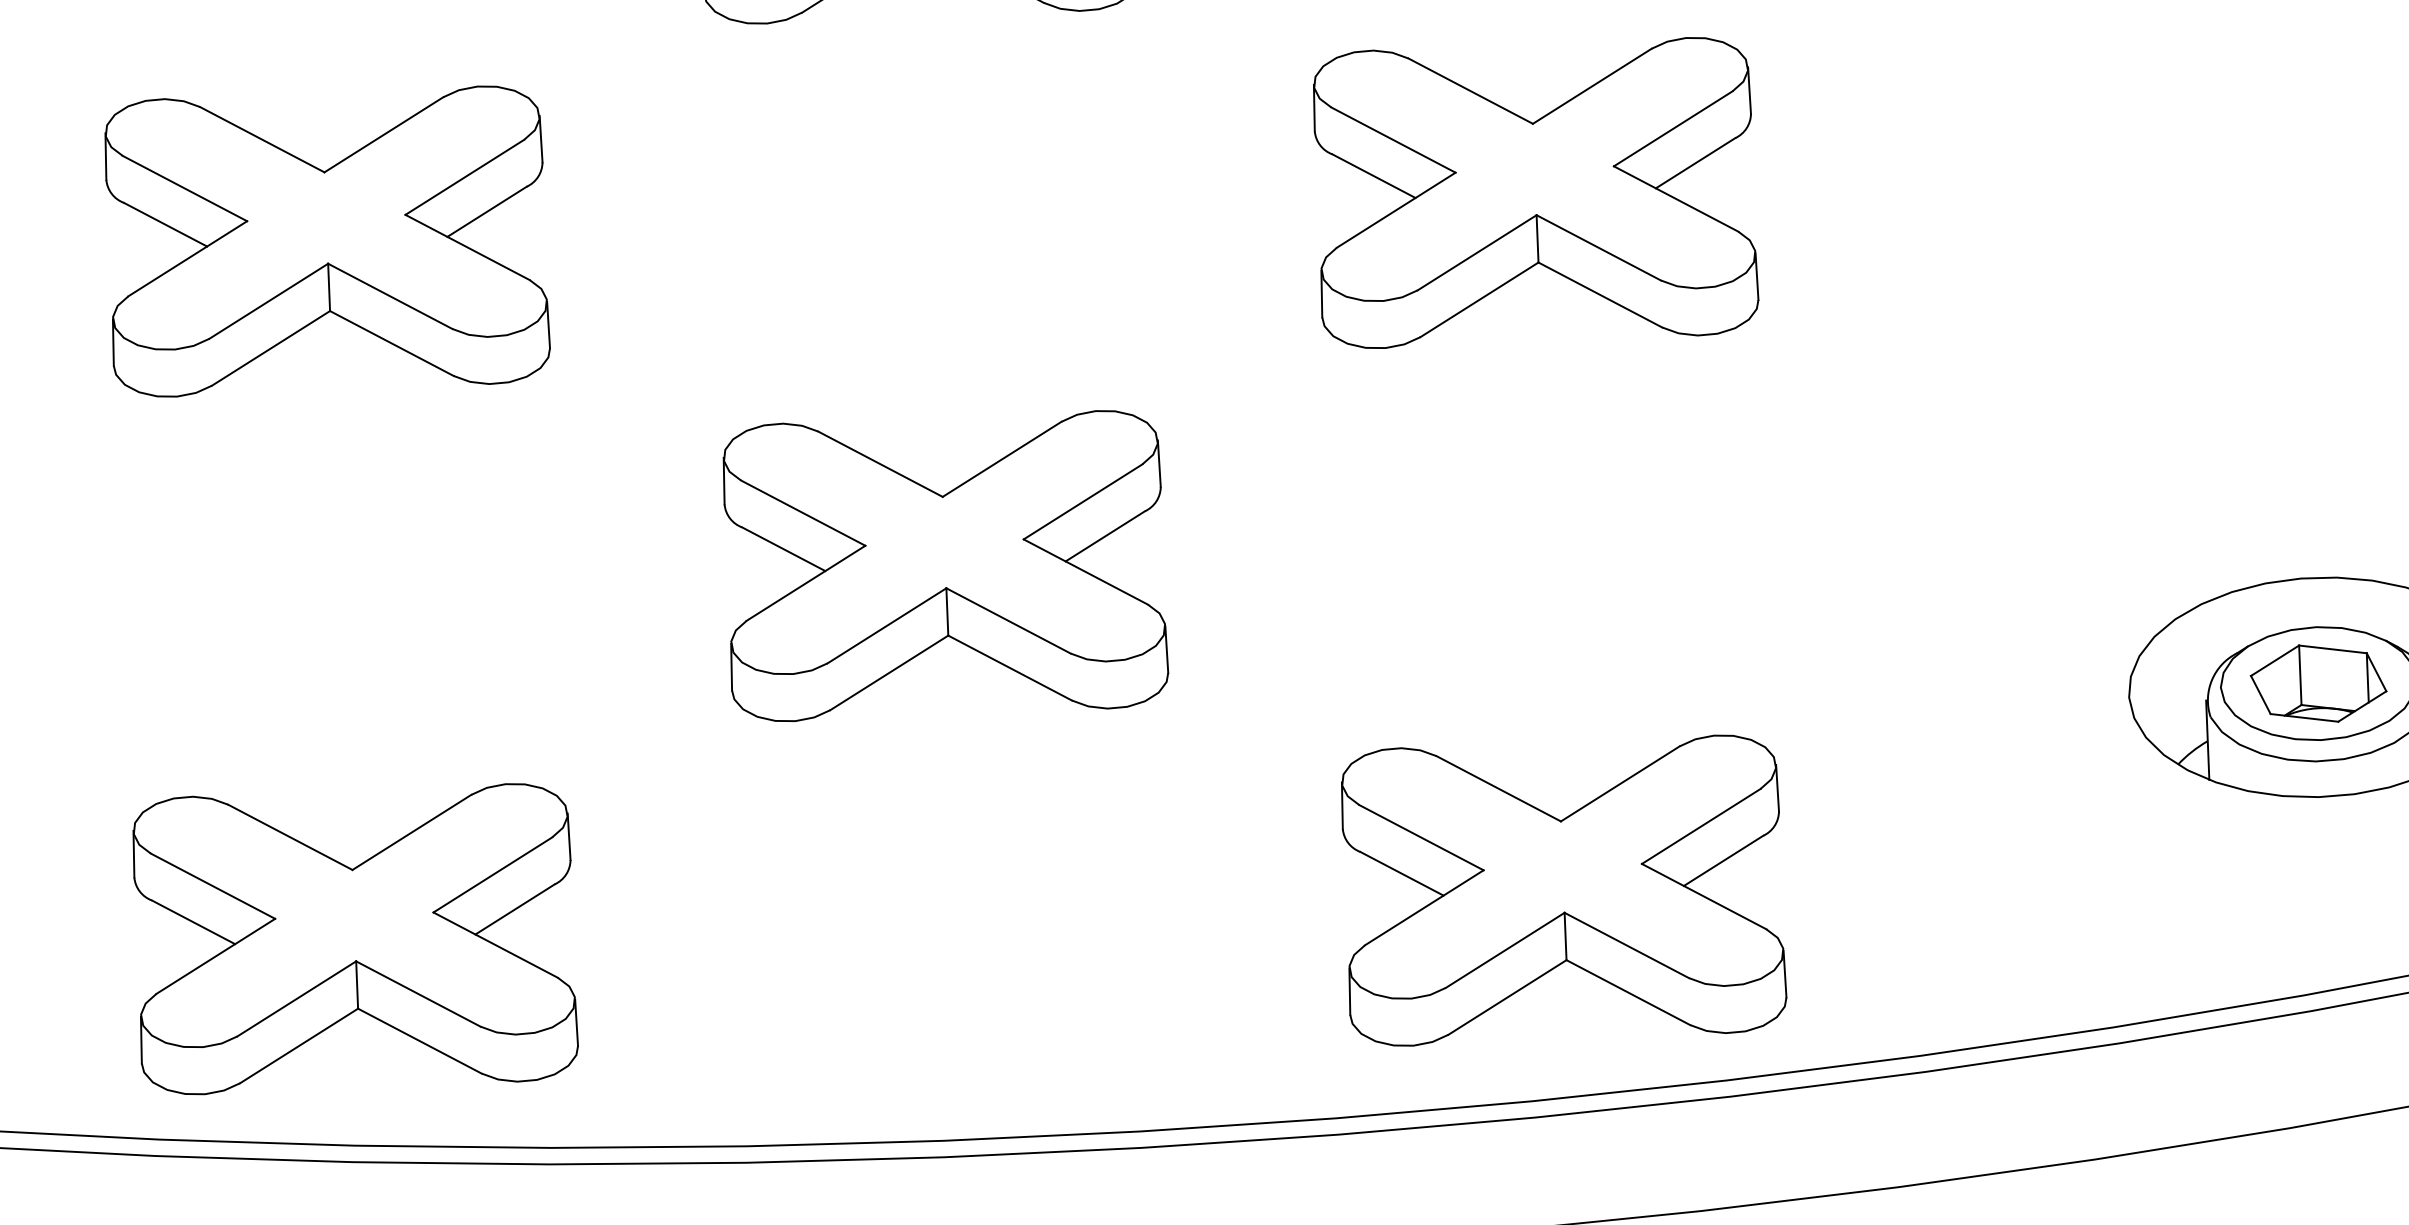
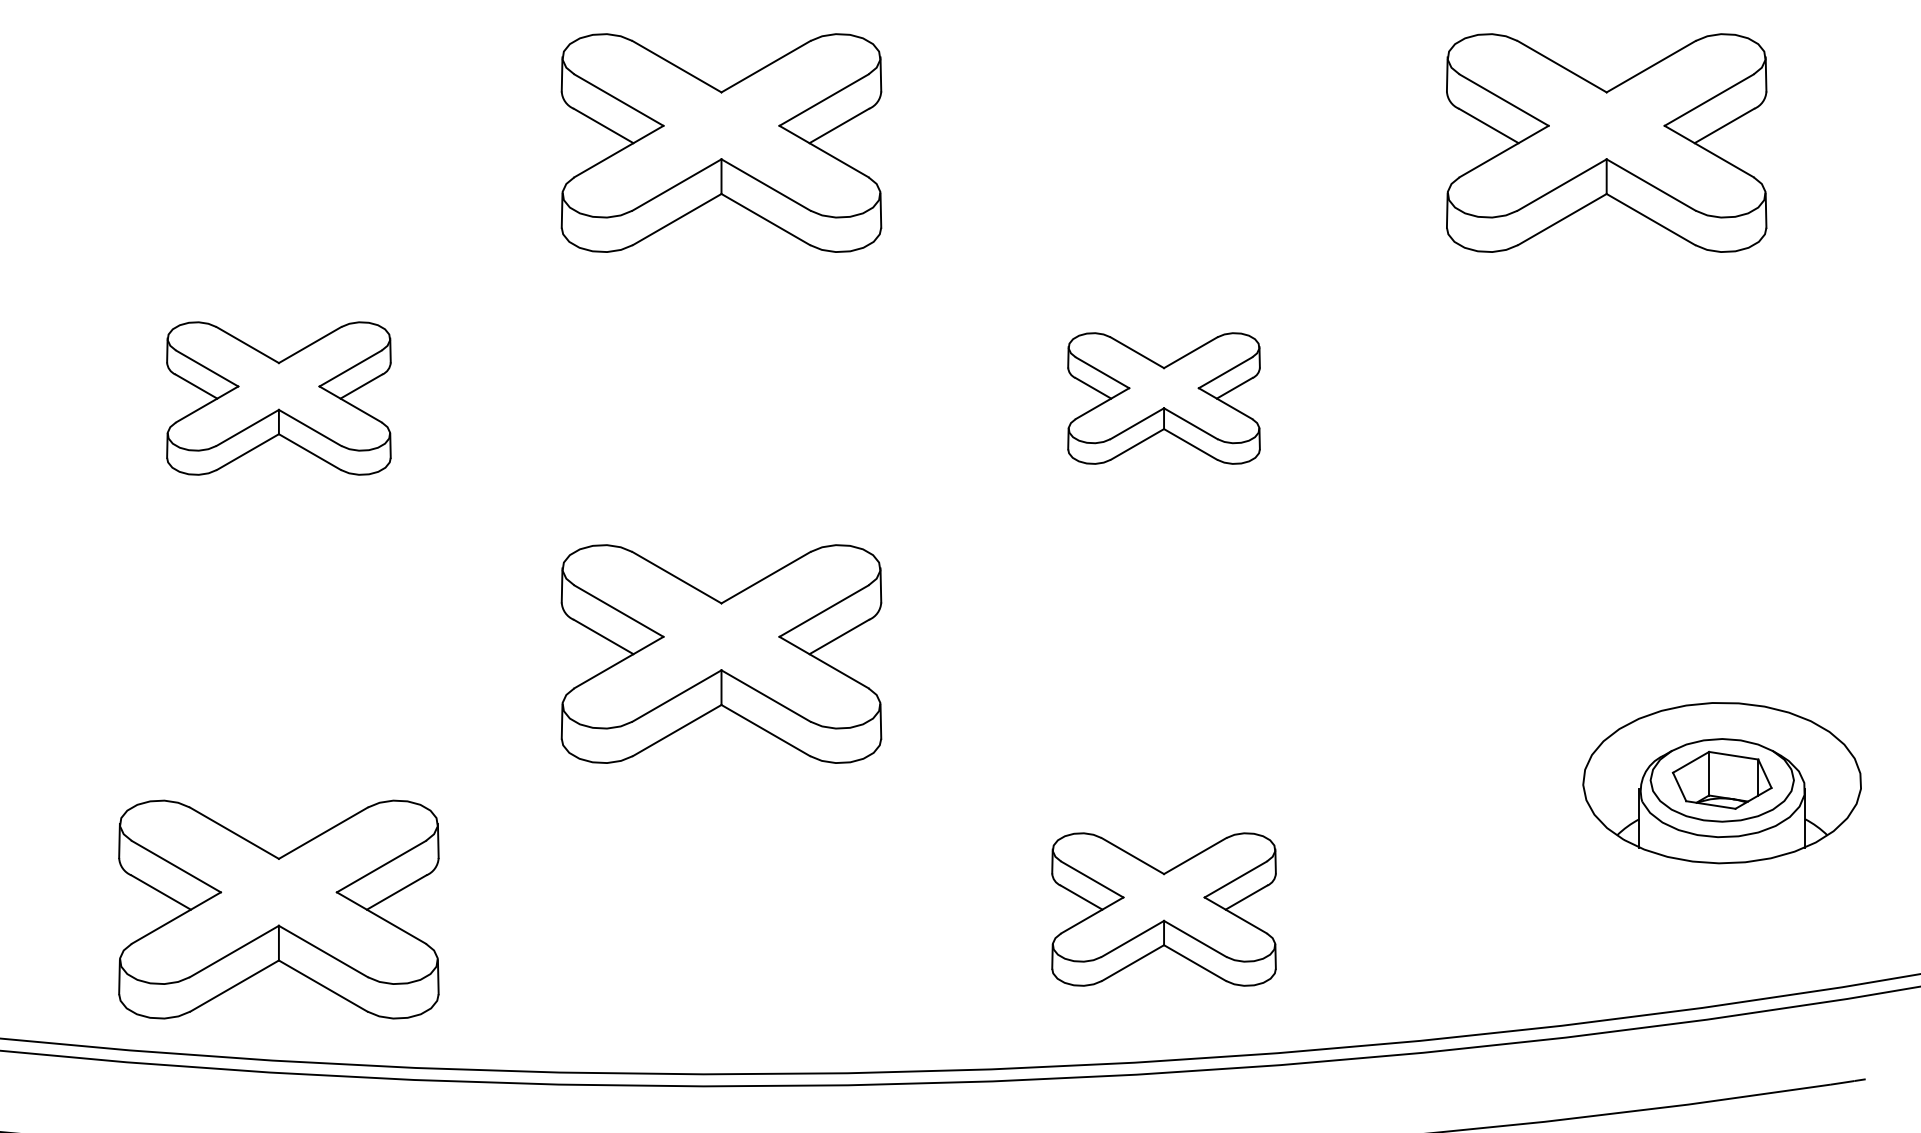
part: (1534, 192) -> (1163, 398), size x0.6
part: (326, 241) -> (278, 398), size x0.7
part: (1562, 890) -> (1163, 909), size x0.7

